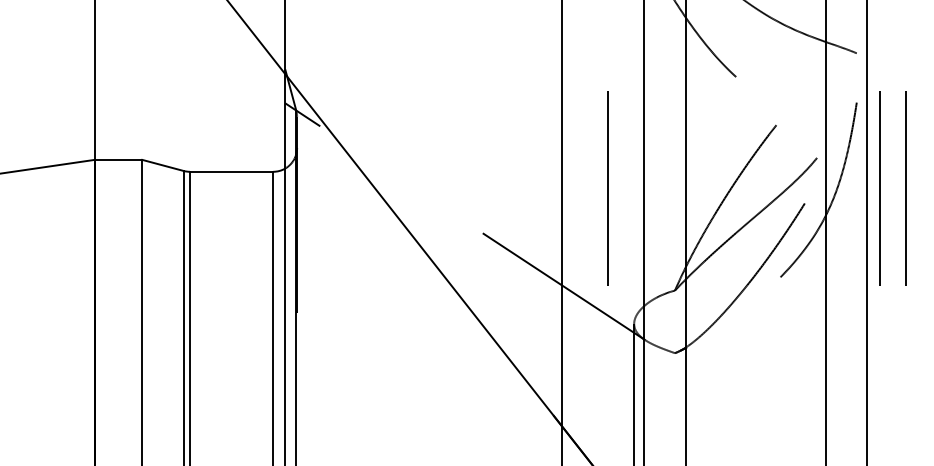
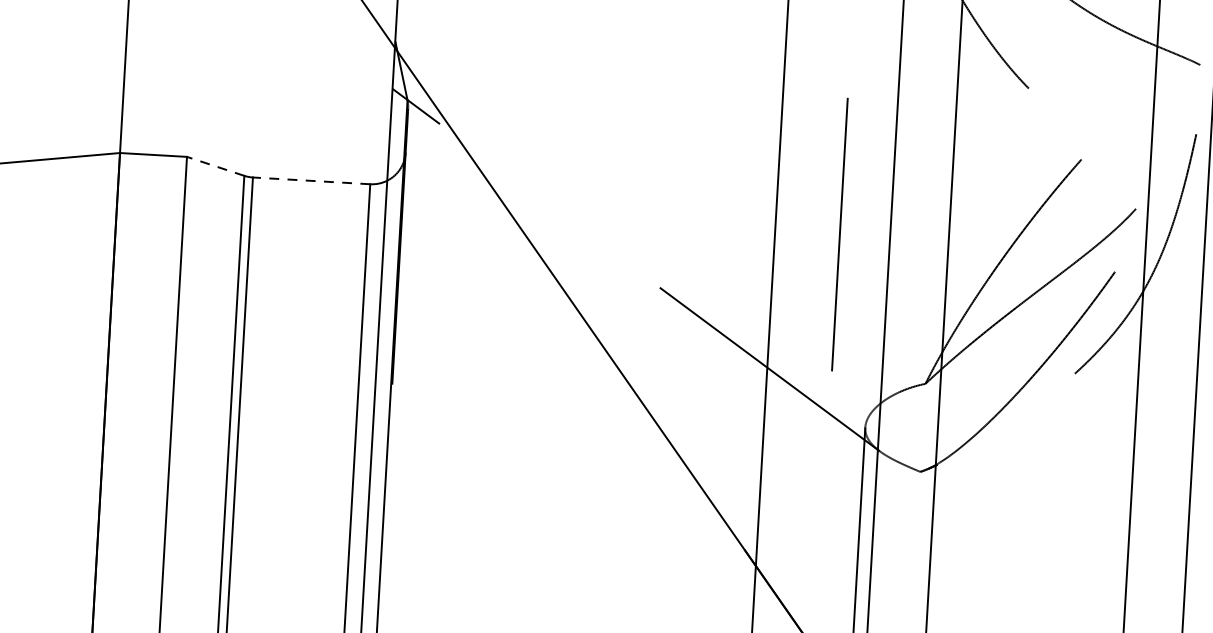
line: (162, 165) -> (214, 166), solid -> dashed
line: (231, 171) -> (311, 180), solid -> dashed

